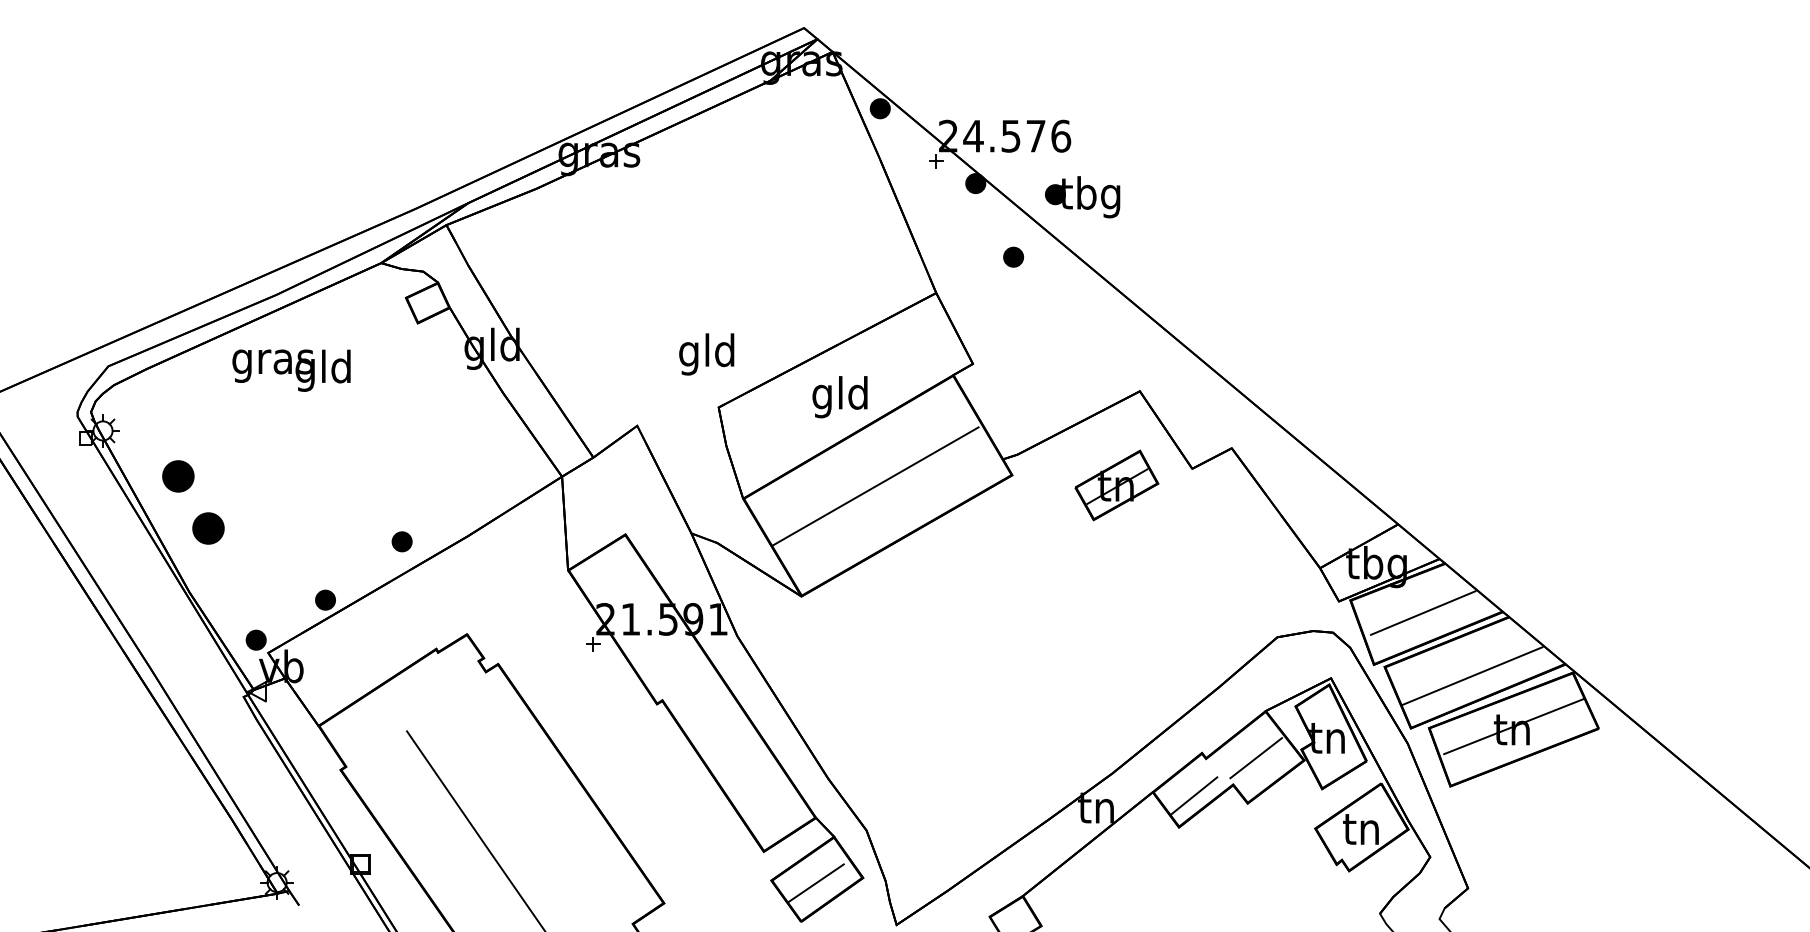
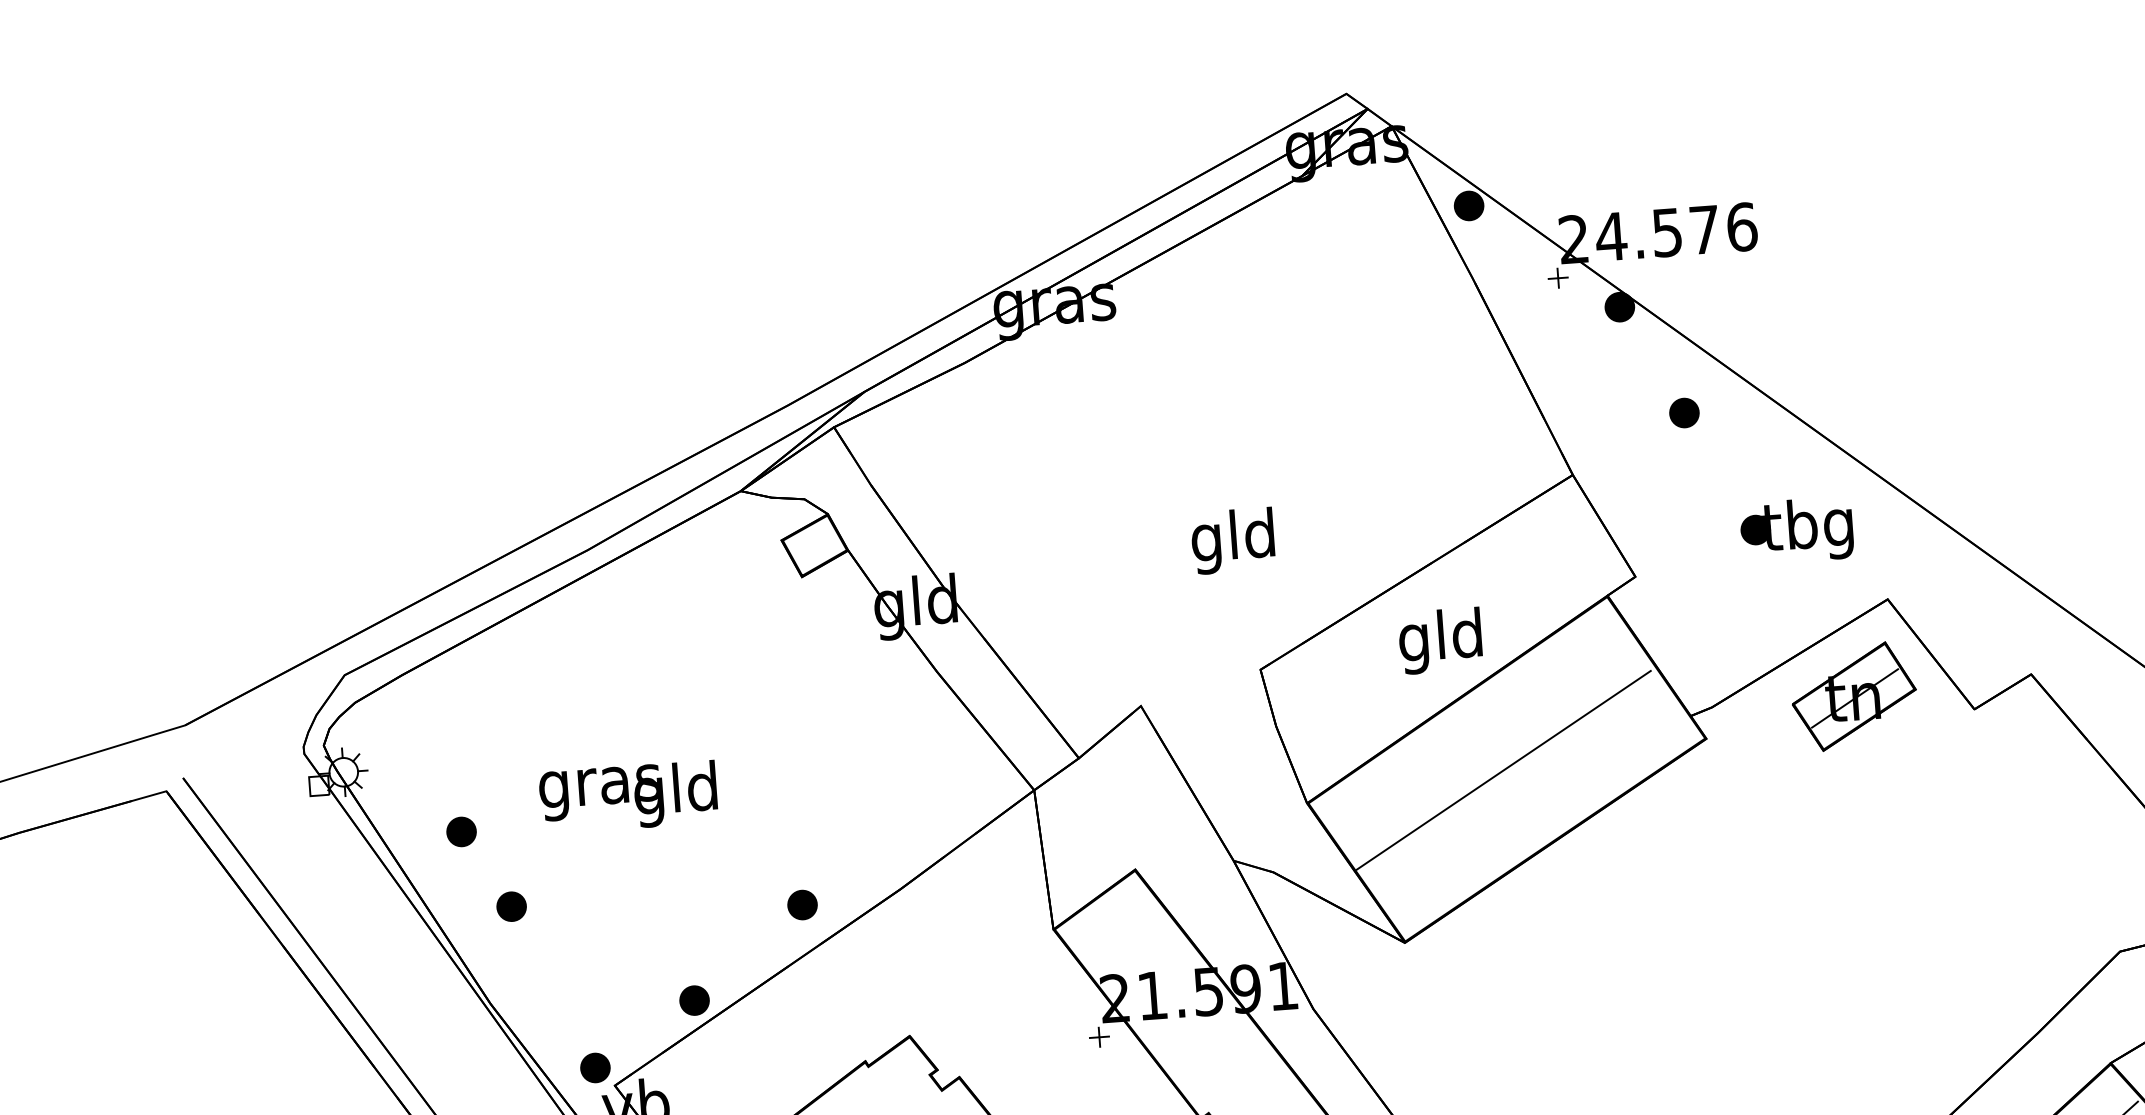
part: (1082, 197) -> (1796, 531), moved
text: (706, 354) -> (1232, 541), moved
text: (291, 370) -> (628, 797), moved
part: (178, 476) -> (461, 832), size x0.62
part: (1116, 485) -> (1853, 696), moved
part: (207, 528) -> (510, 906), size x0.62

